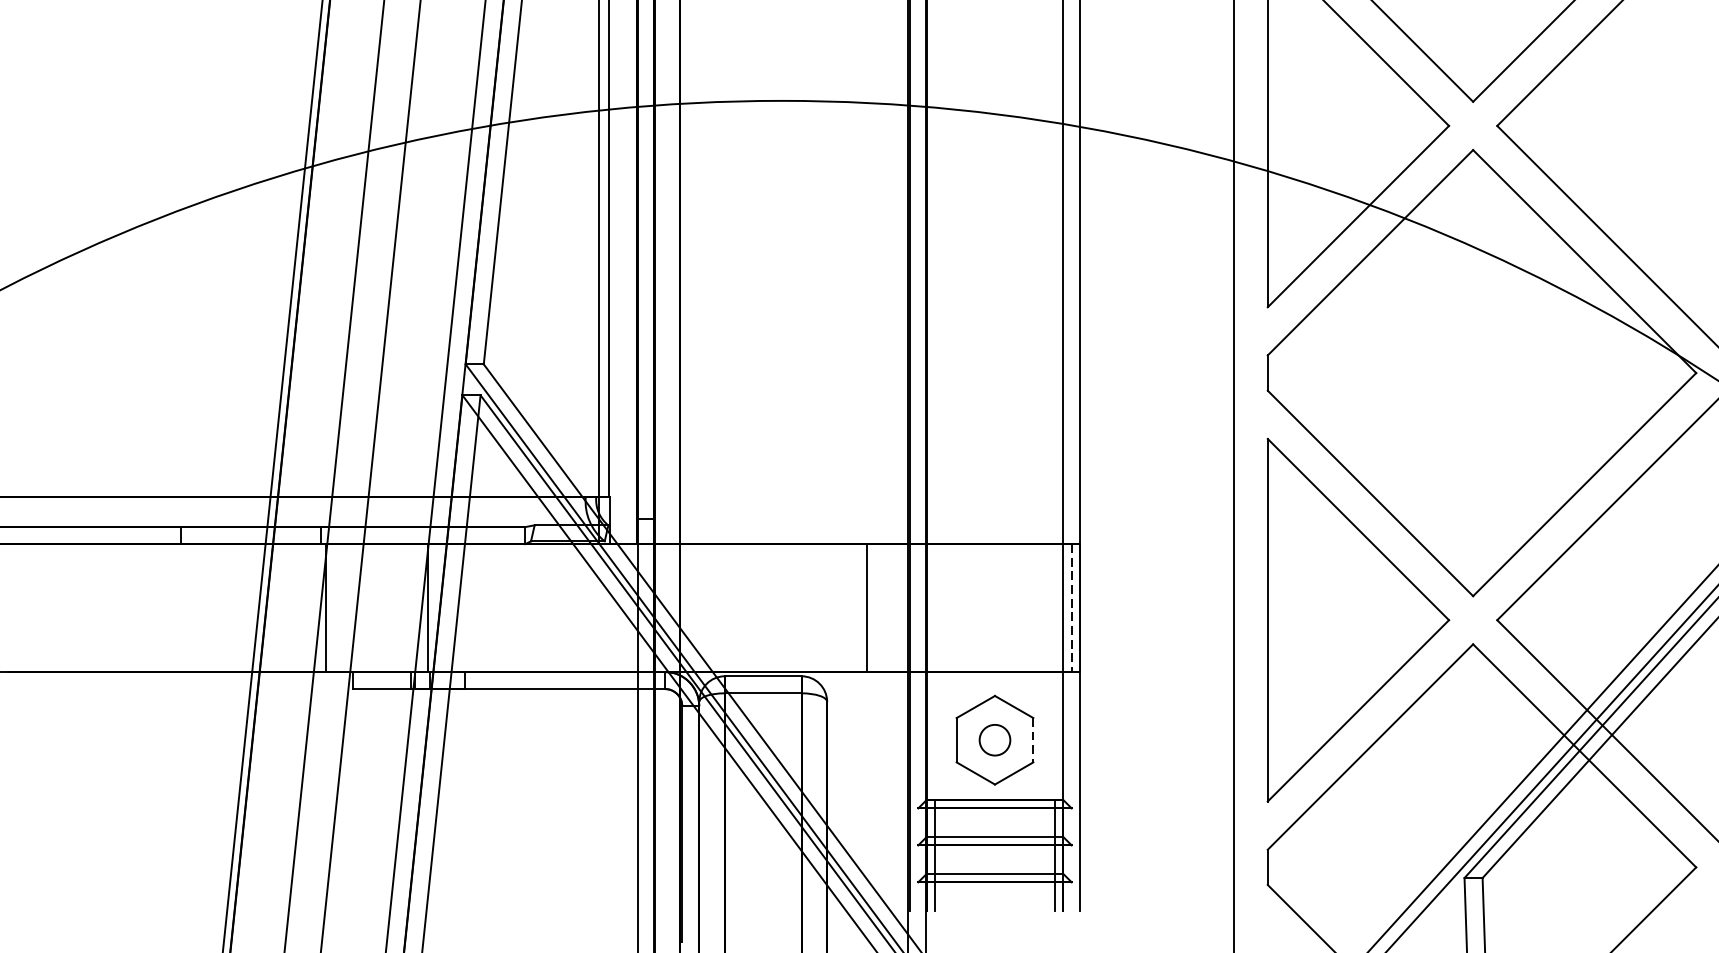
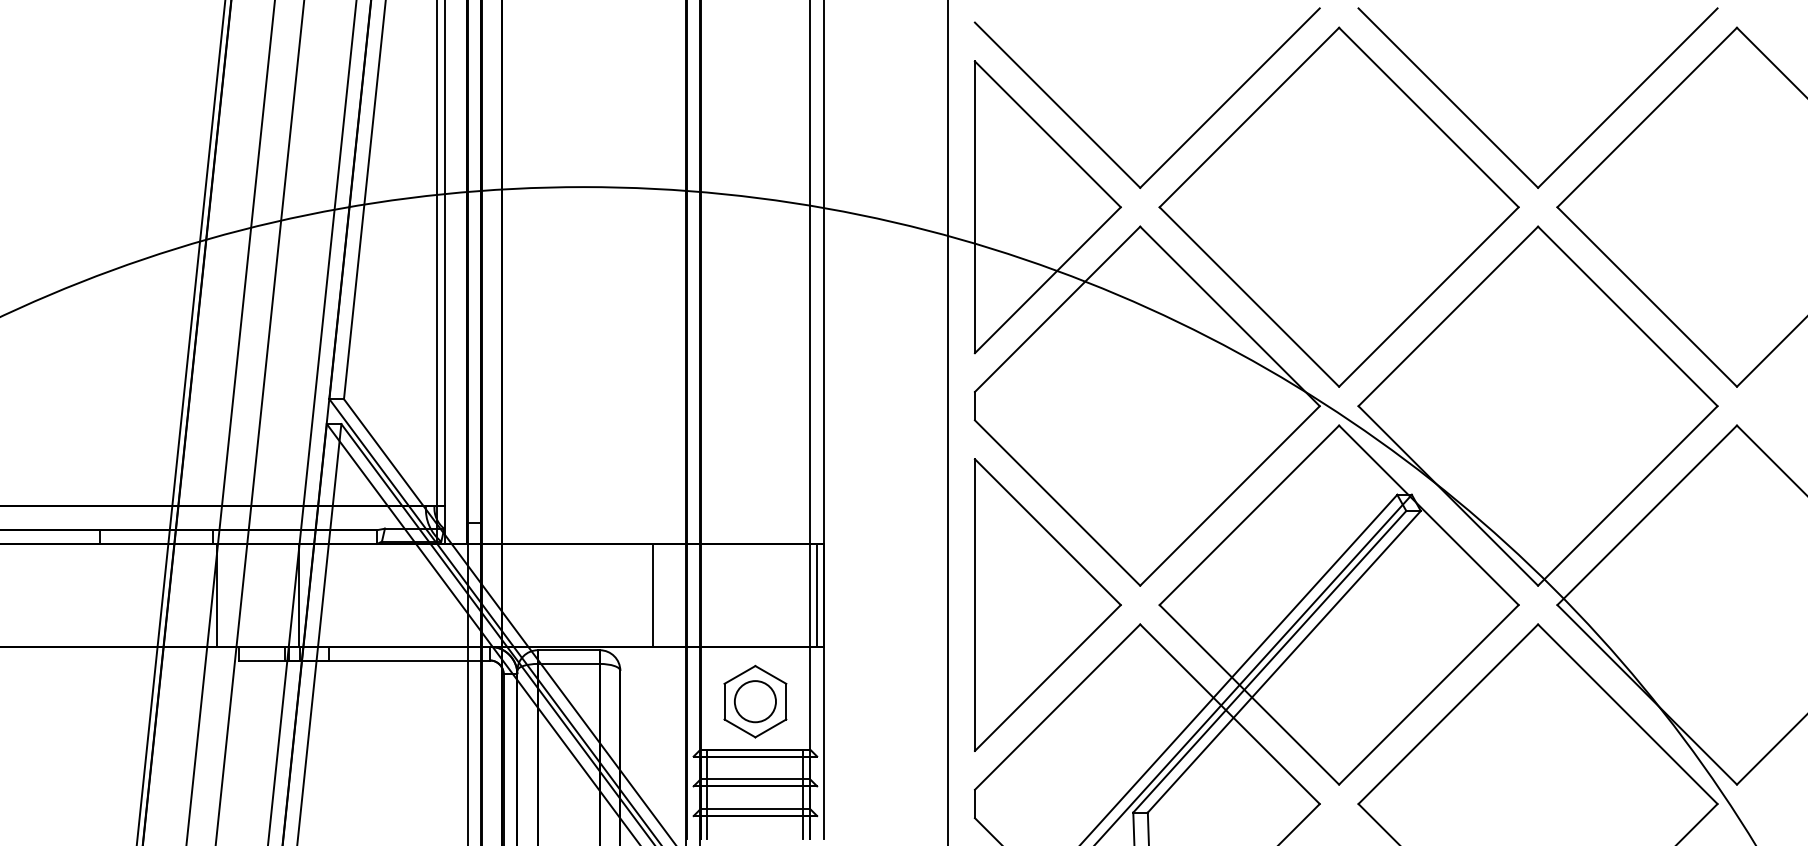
line: (1072, 608) -> (817, 595), dashed -> solid
circle: (995, 740) -> (755, 701), size x1.67
line: (1033, 740) -> (786, 701), dashed -> solid

